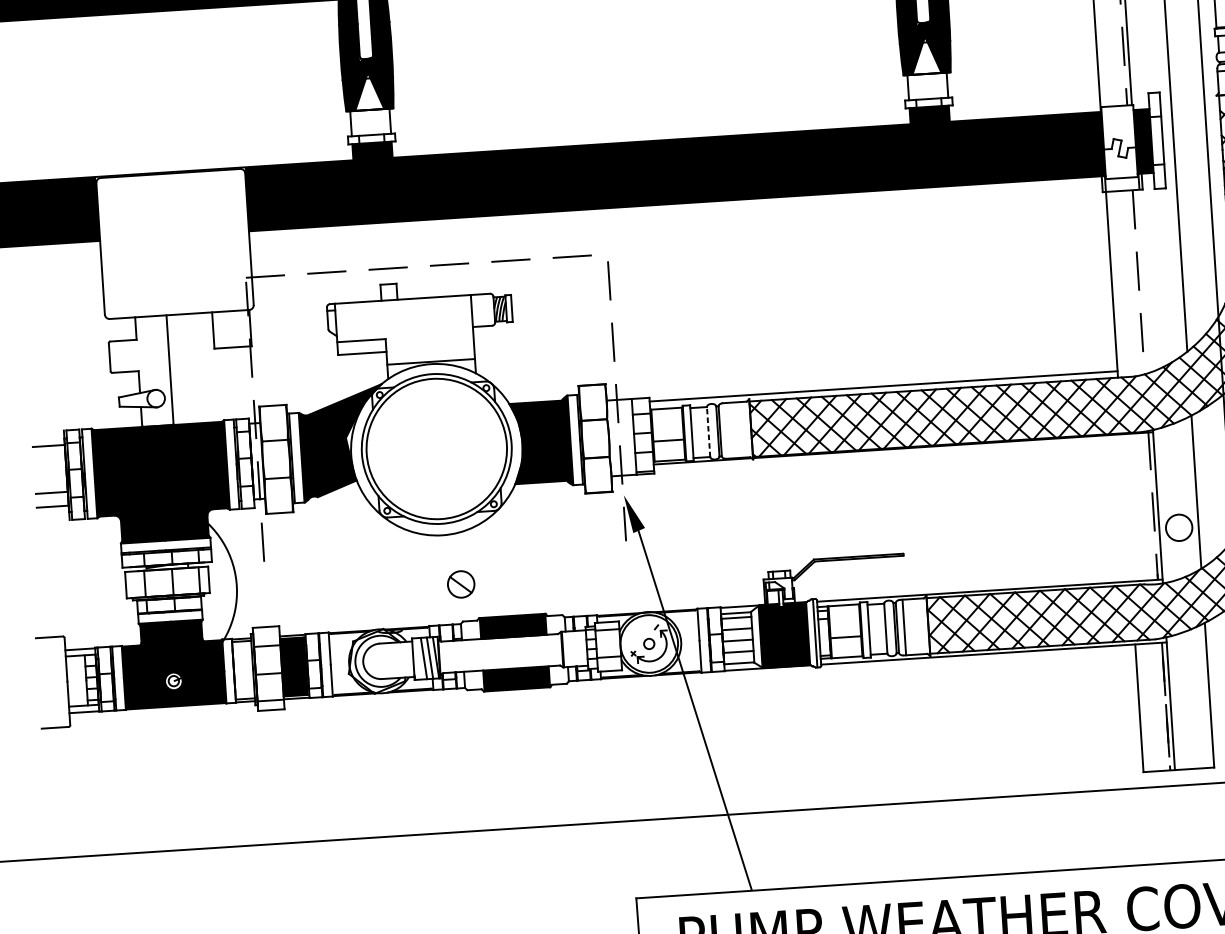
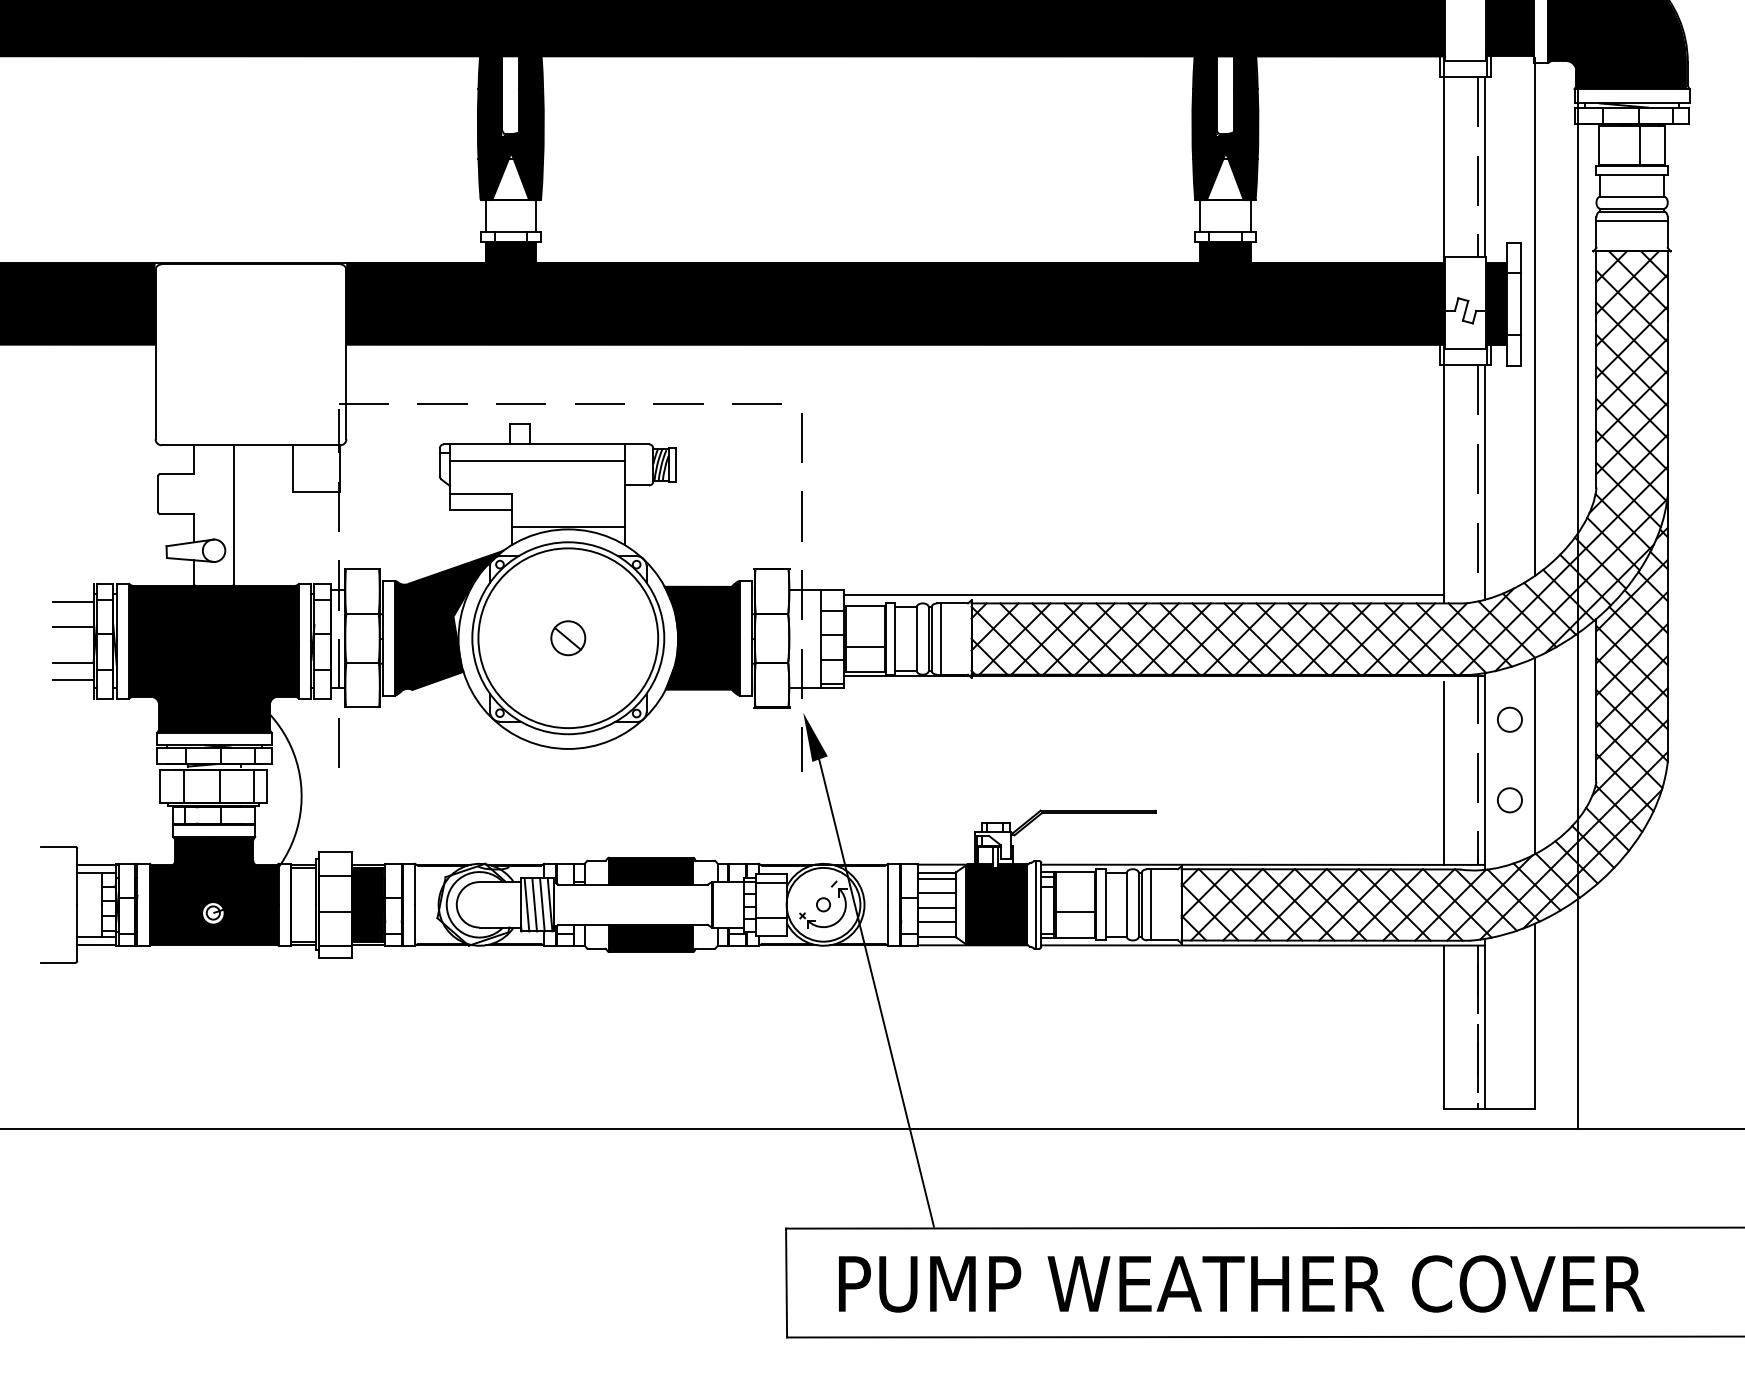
line: (1143, 281) -> (1484, 482), added
line: (403, 311) -> (537, 460), added
line: (727, 430) -> (940, 638), added
line: (708, 431) -> (916, 638), dashed -> solid
line: (49, 464) -> (72, 626), added
circle: (1174, 464) -> (1509, 719), added
line: (1126, 509) -> (1444, 772), added
circle: (1178, 528) -> (1509, 800), size x0.71
part: (461, 584) -> (568, 638), moved
line: (417, 658) -> (526, 904), added

